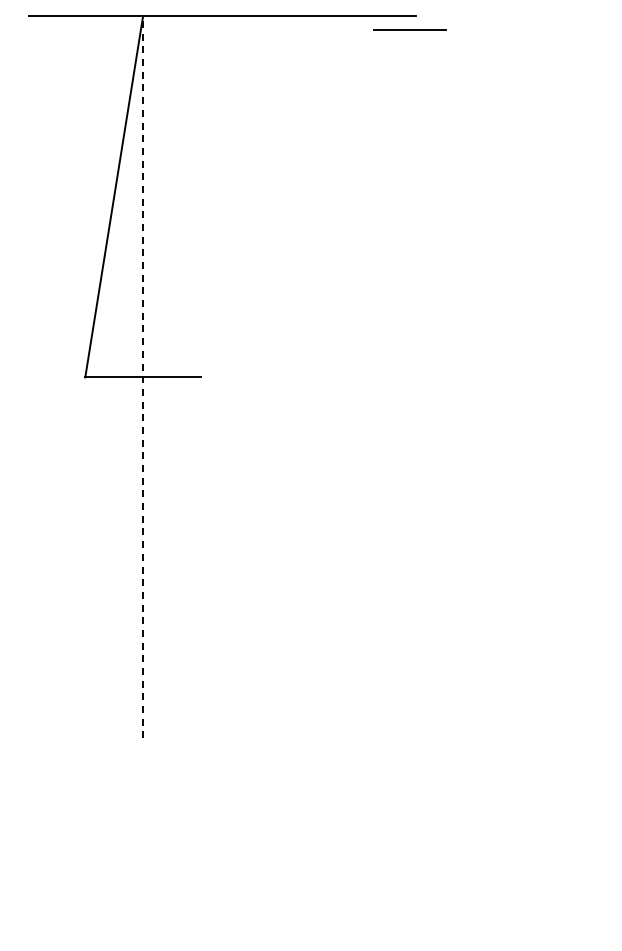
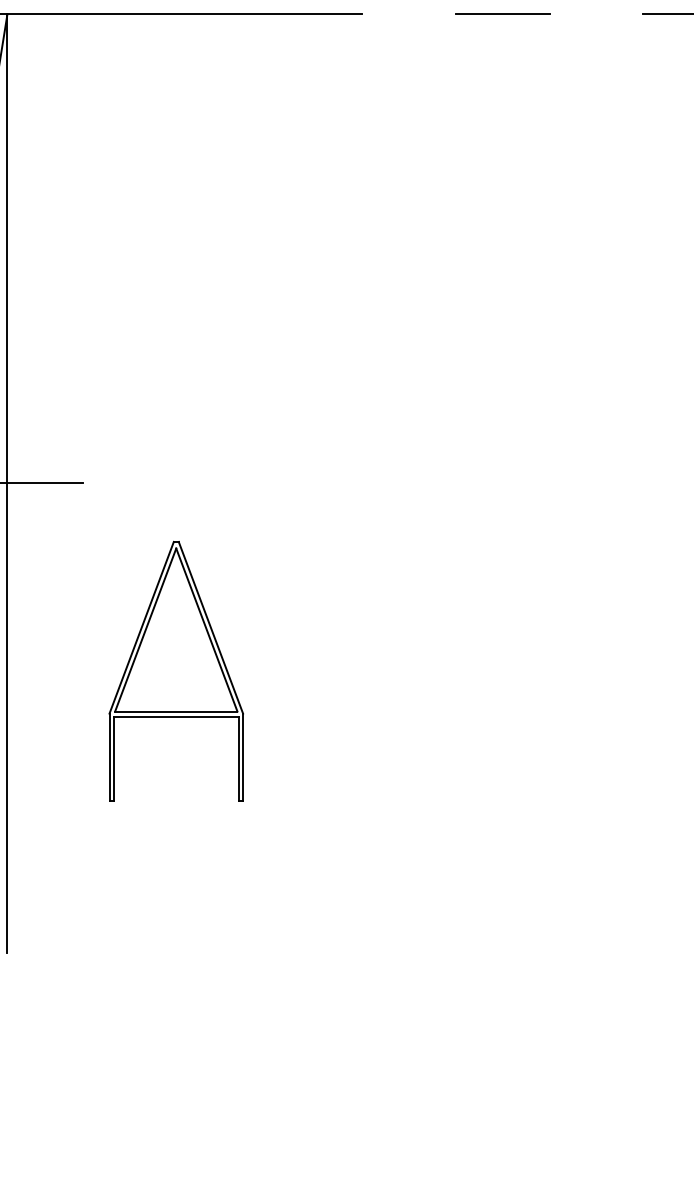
line: (409, 29) -> (502, 13), moved
line: (143, 376) -> (8, 482), dashed -> solid
part: (272, 521) -> (175, 670), added

